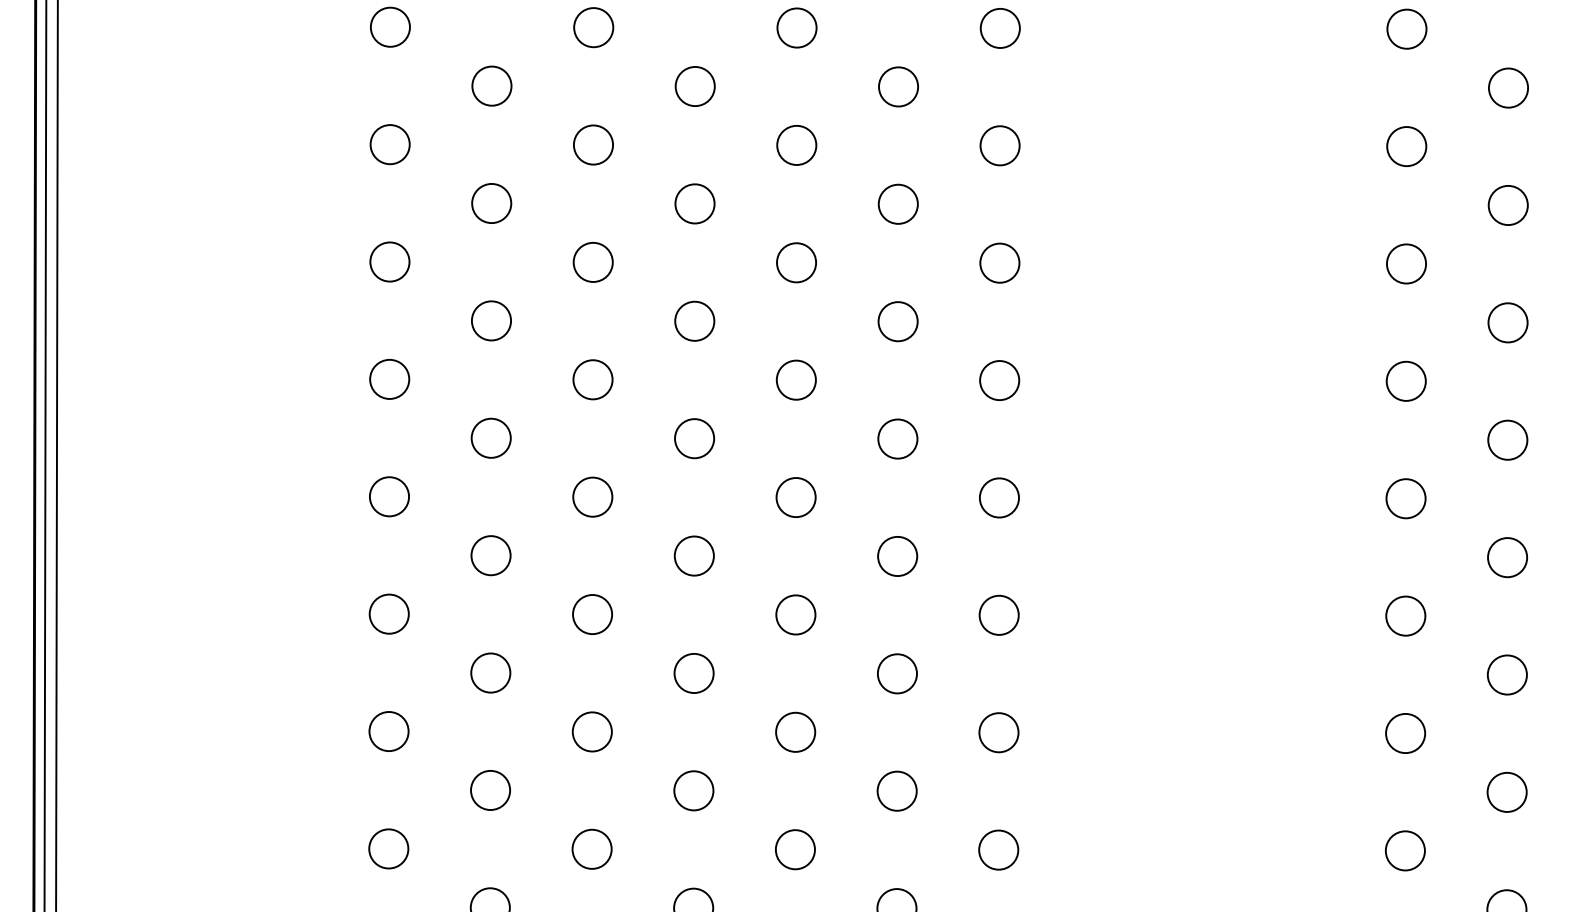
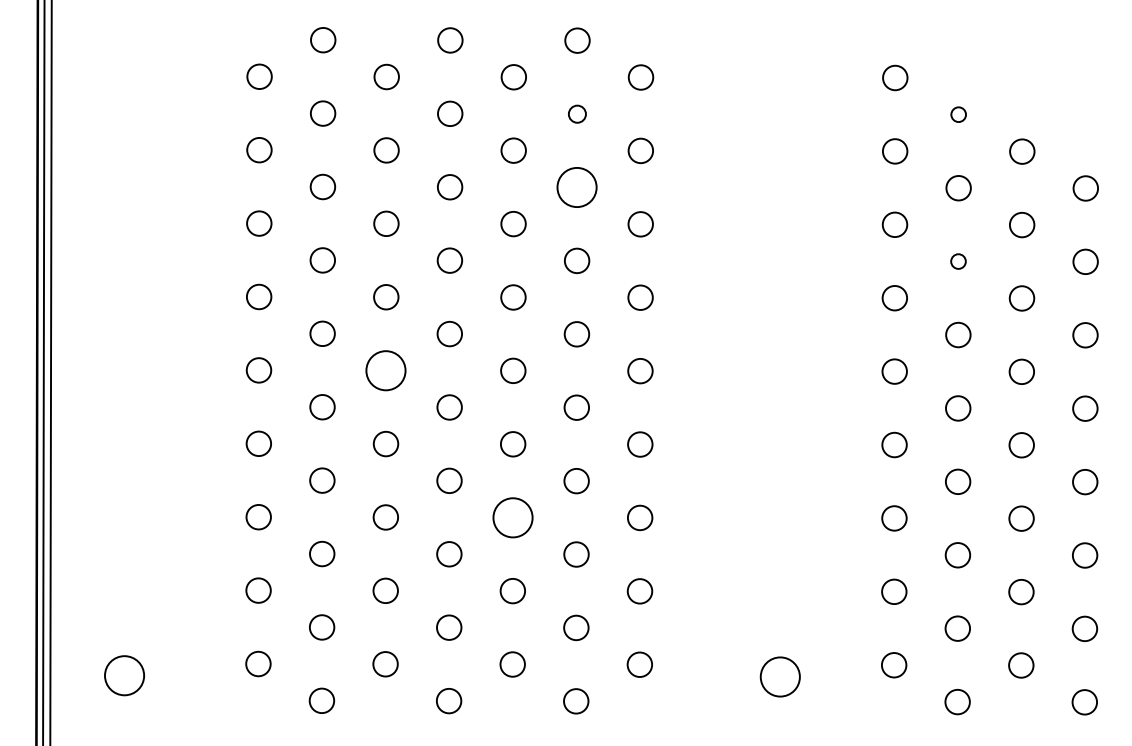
circle: (898, 87) -> (577, 114), size x0.7
circle: (1508, 87) -> (958, 114), size x0.6
circle: (898, 204) -> (577, 187), size x1.6
circle: (1508, 322) -> (958, 261), size x0.6
circle: (593, 496) -> (386, 370), size x1.6
circle: (794, 732) -> (512, 517), size x1.6

